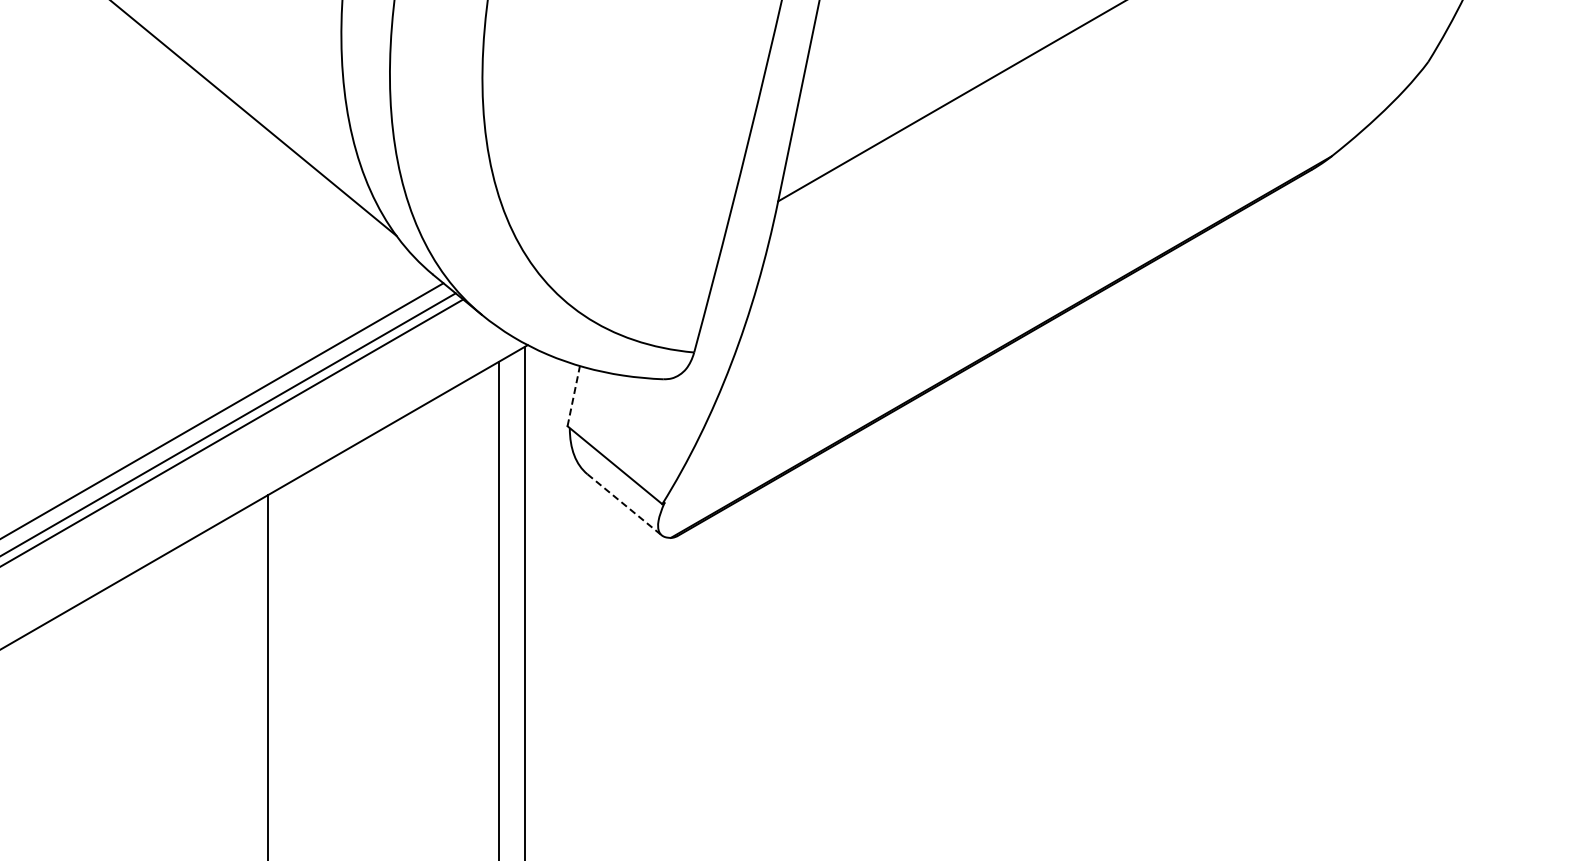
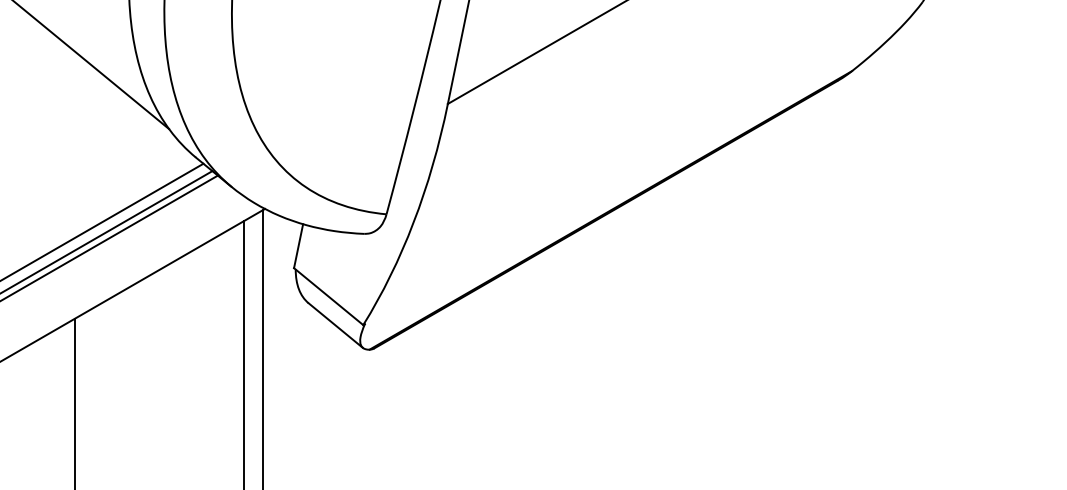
line: (573, 396) -> (298, 246), dashed -> solid
line: (624, 505) -> (335, 326), dashed -> solid

